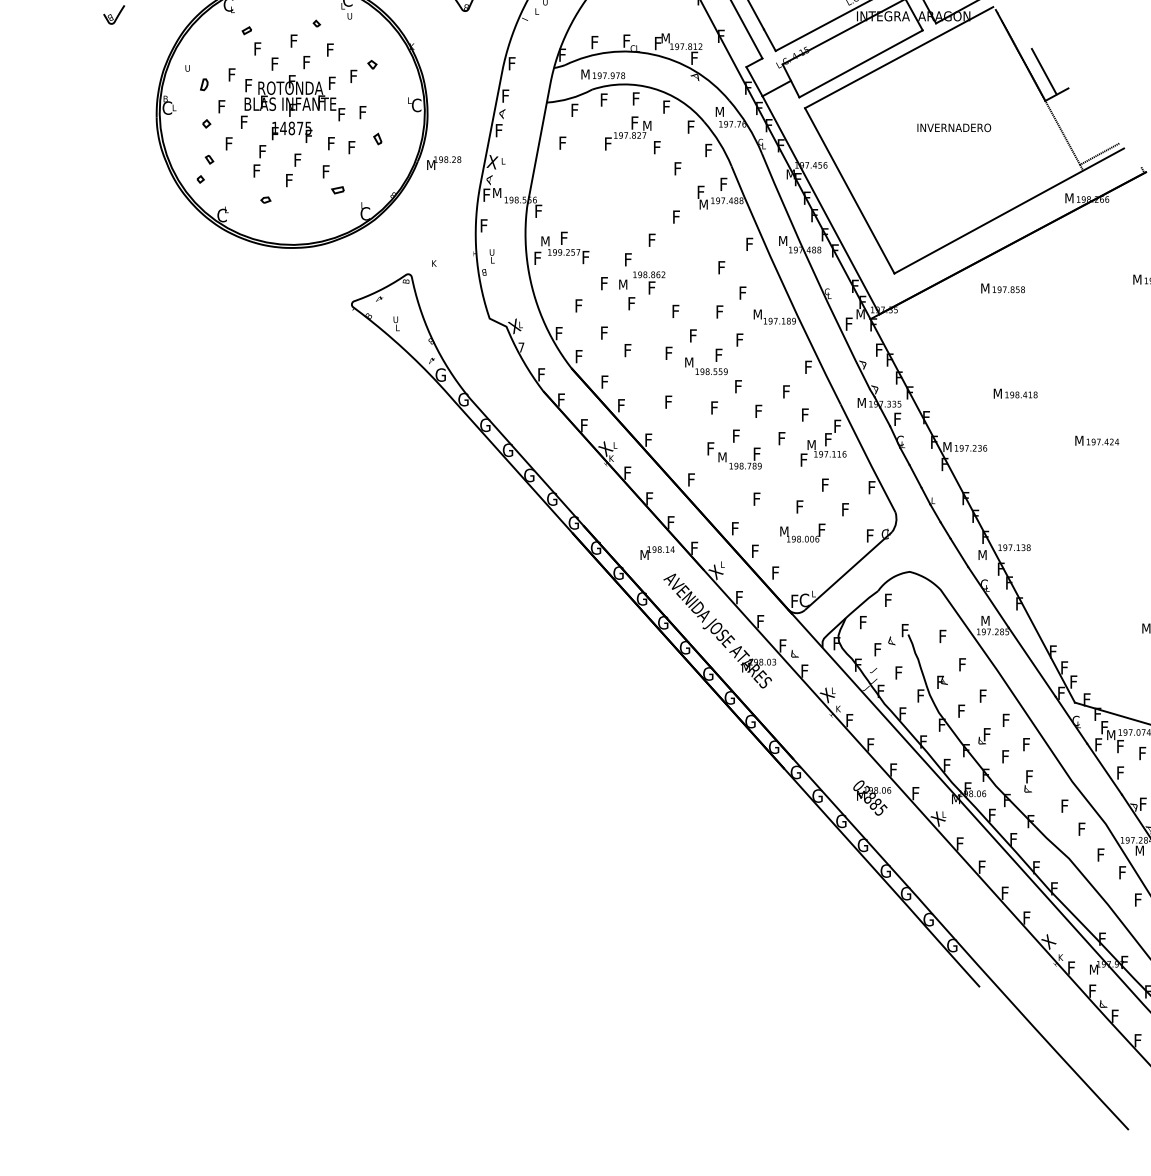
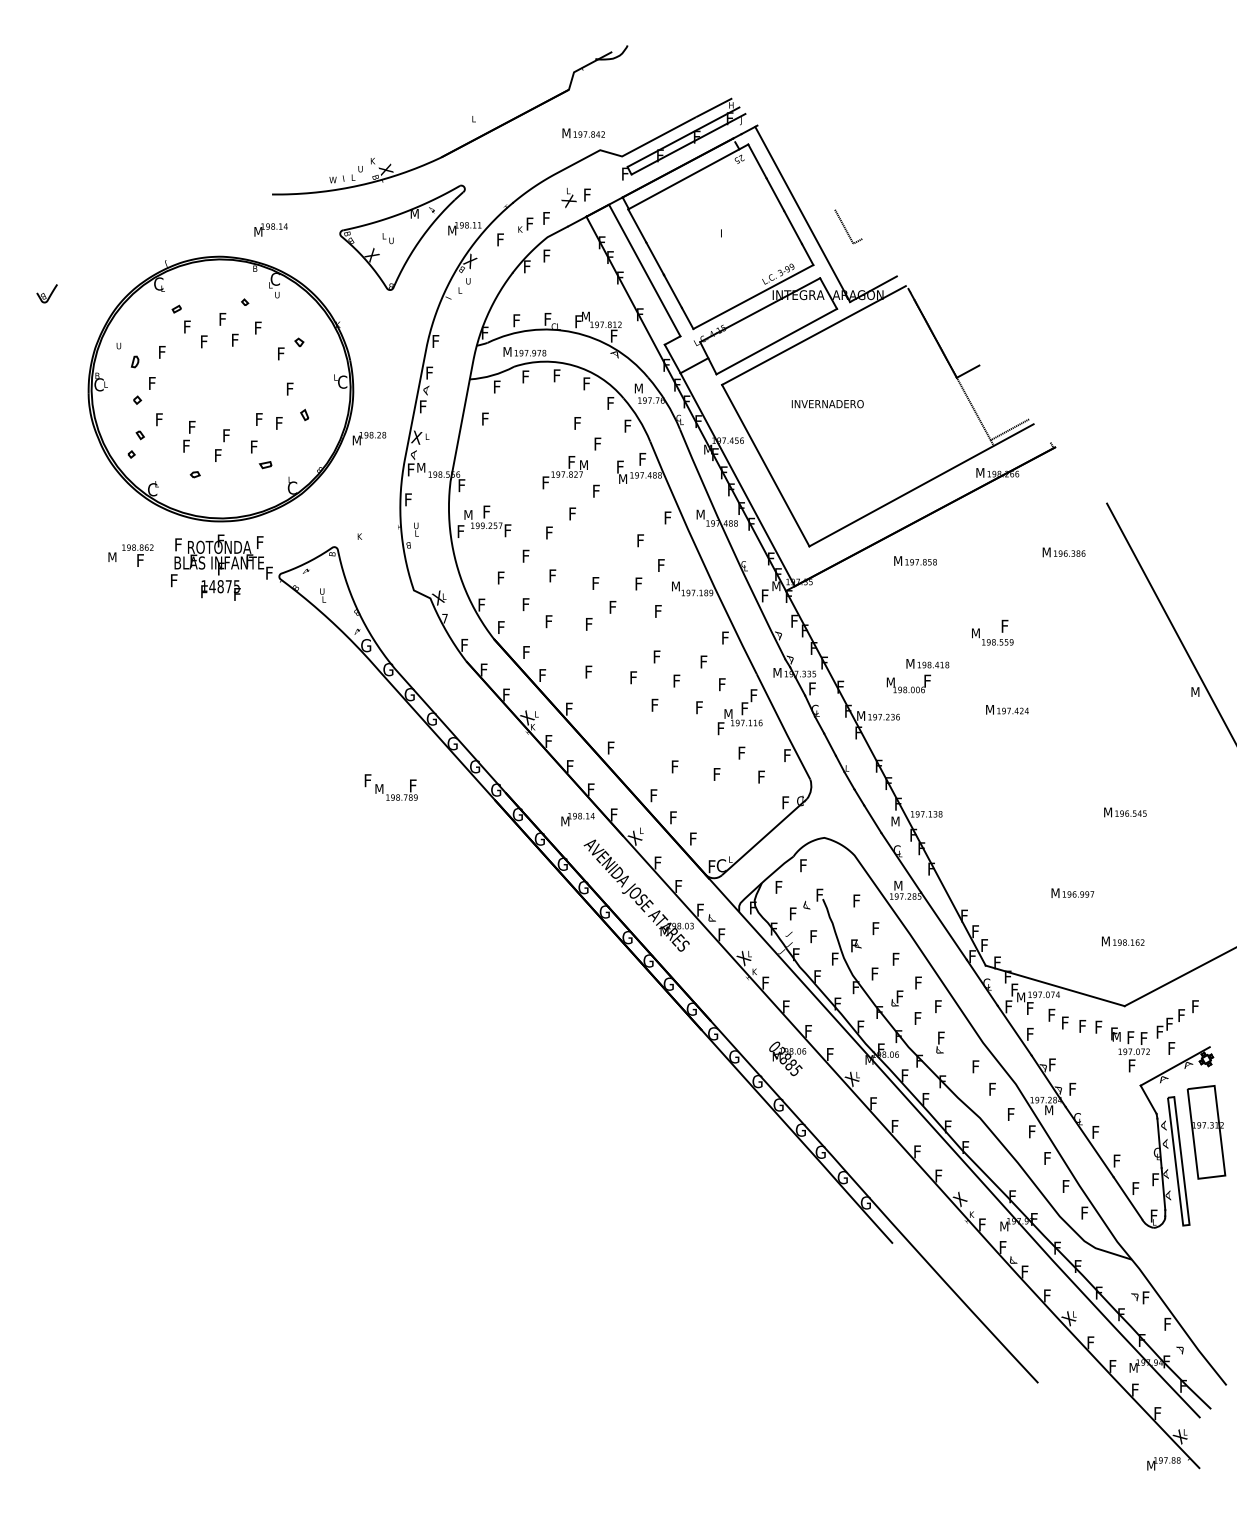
line: (1044, 71) -> (955, 349), removed
text: (292, 108) -> (221, 567), moved
text: (953, 128) -> (827, 404), moved
text: (627, 133) -> (564, 472), moved
text: (641, 282) -> (130, 555), moved
text: (706, 361) -> (992, 632), moved
text: (733, 455) -> (390, 787), moved
text: (802, 532) -> (908, 683), moved

